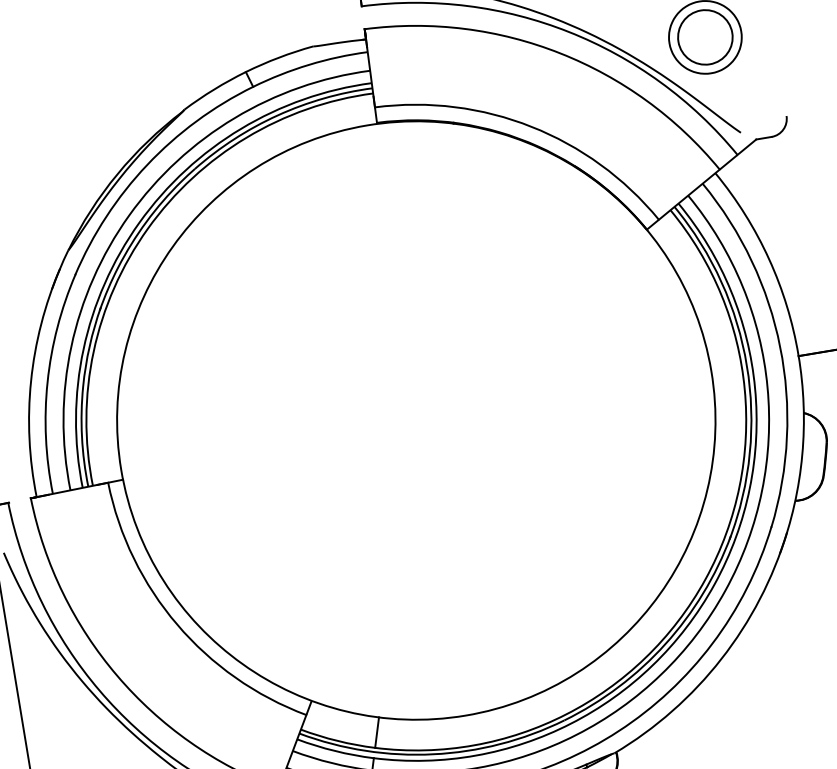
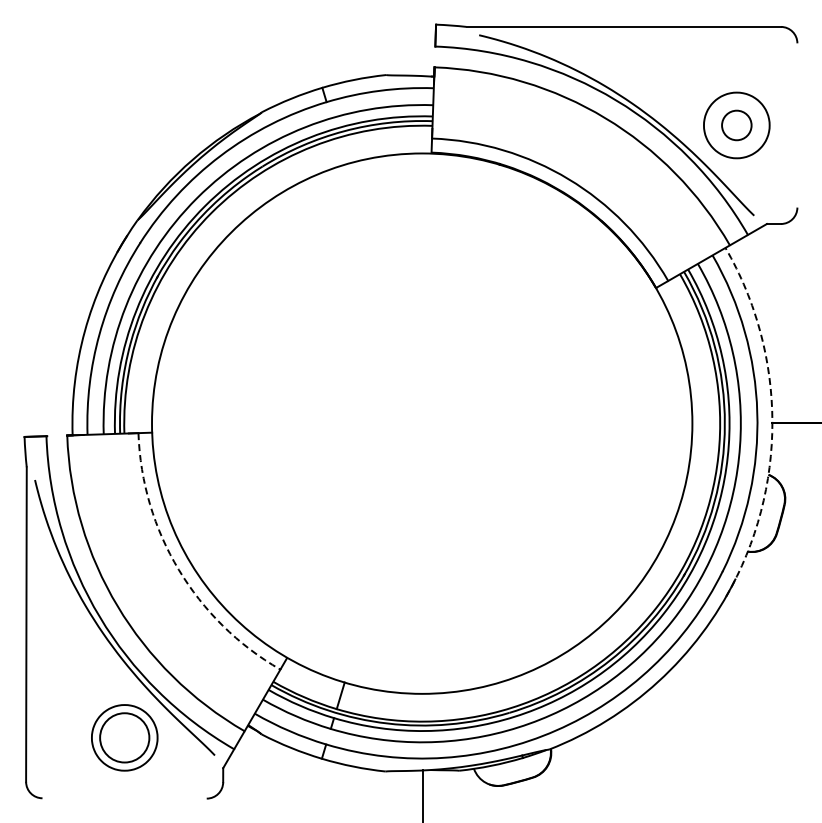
circle: (705, 37) -> (736, 125), size x0.6
arc: (798, 355) -> (772, 422), solid -> dashed
arc: (176, 624) -> (178, 569), solid -> dashed

